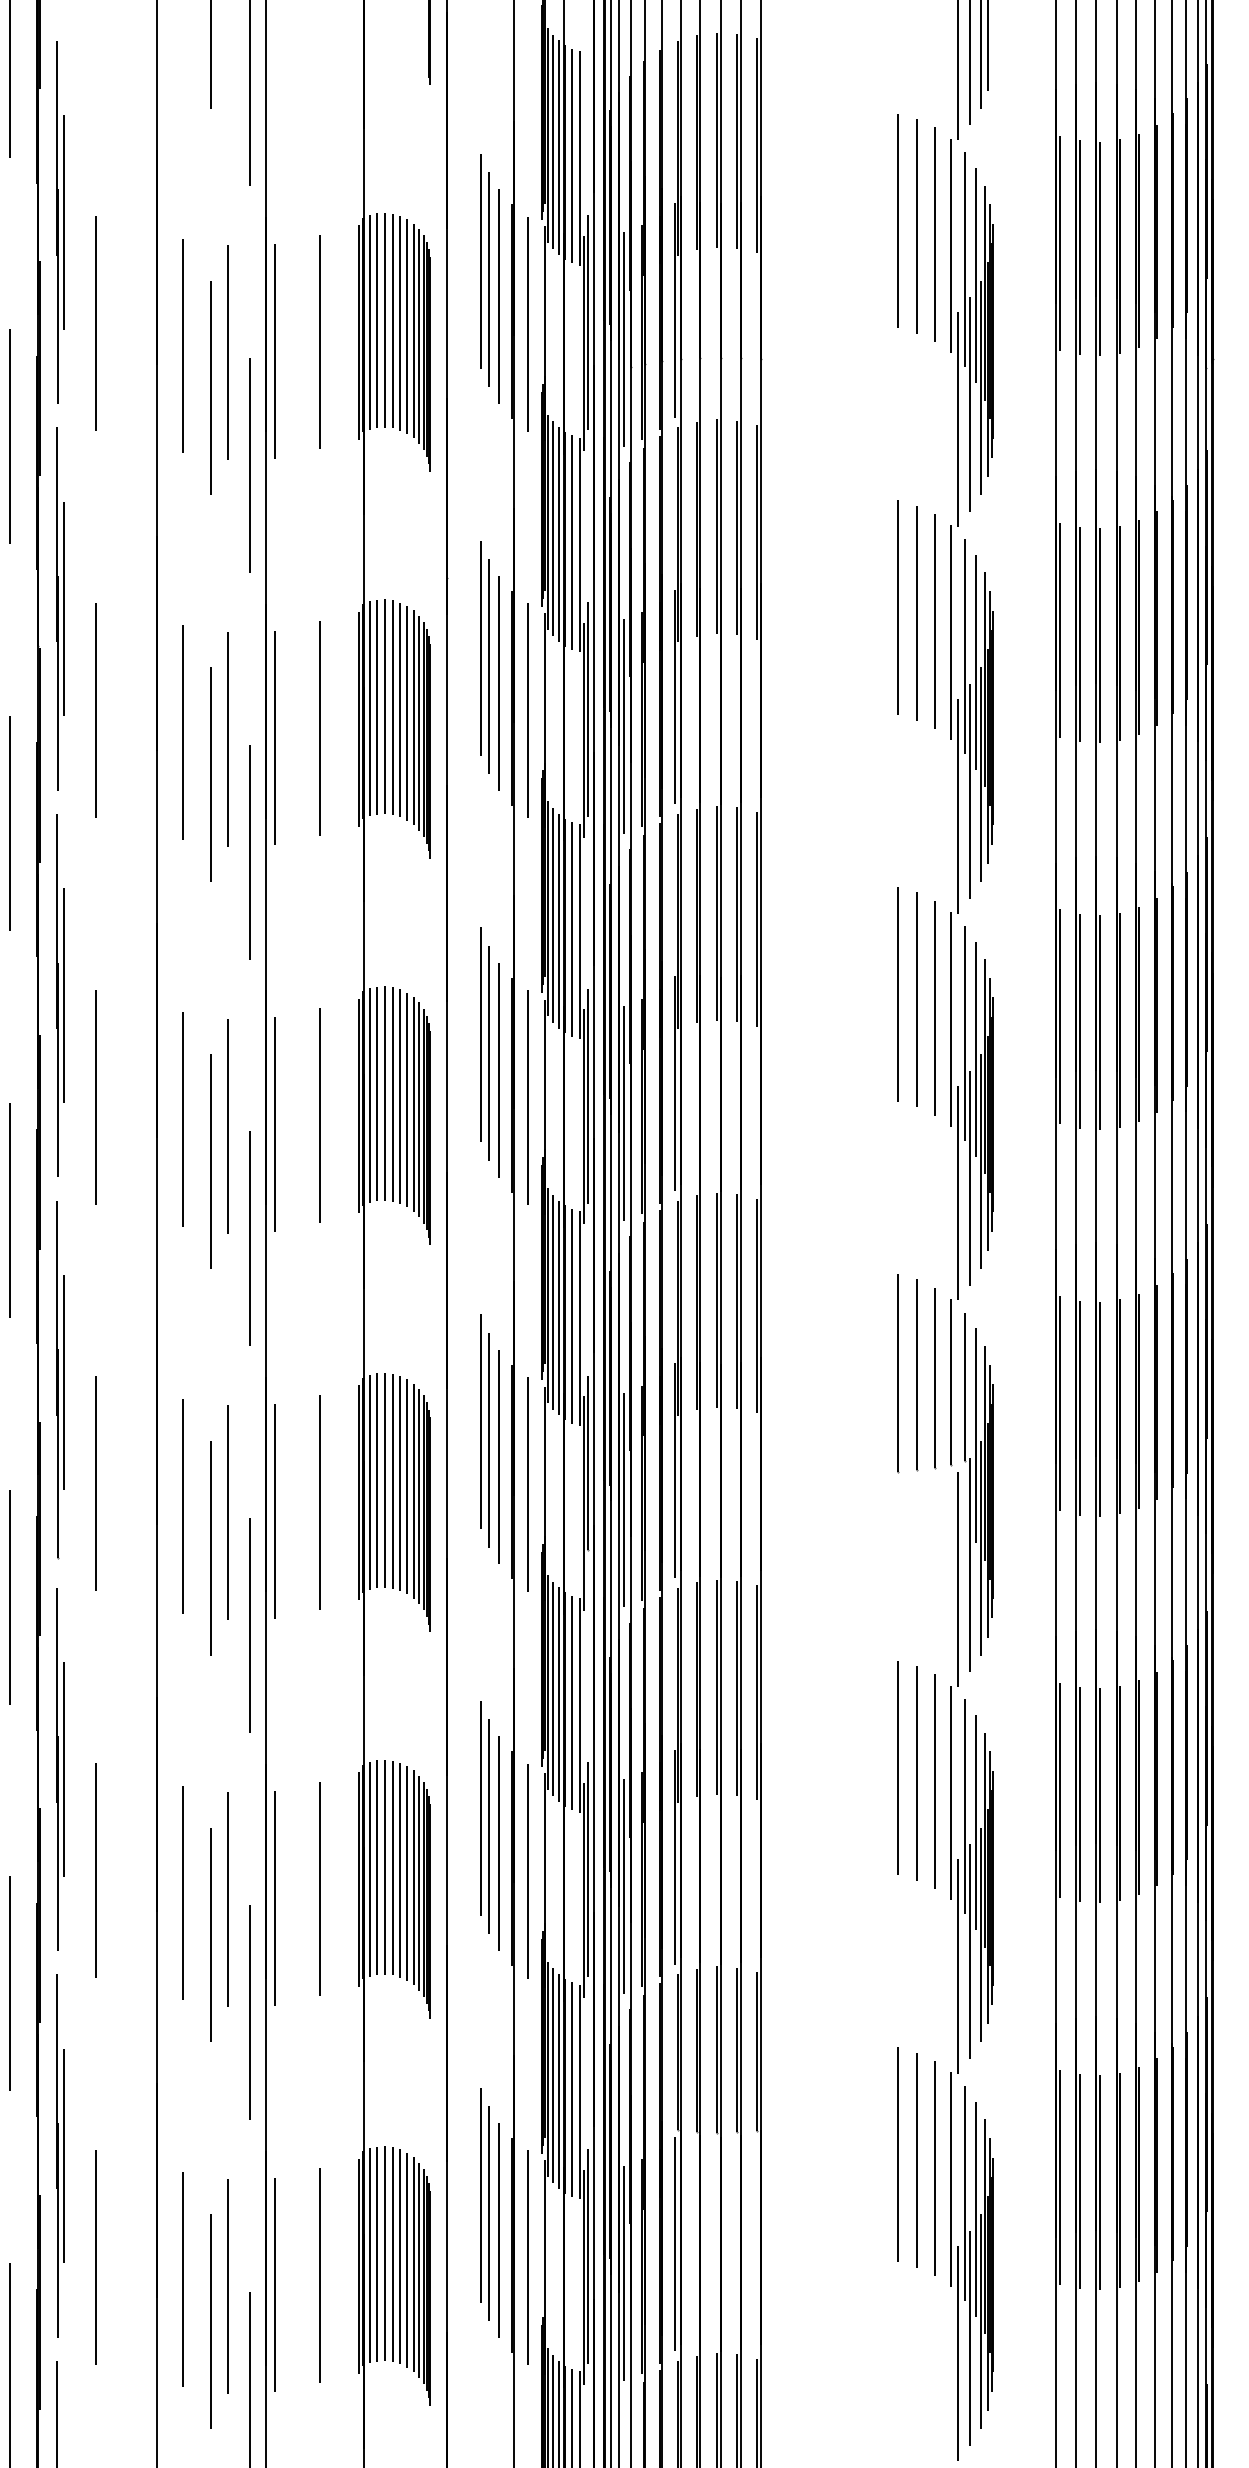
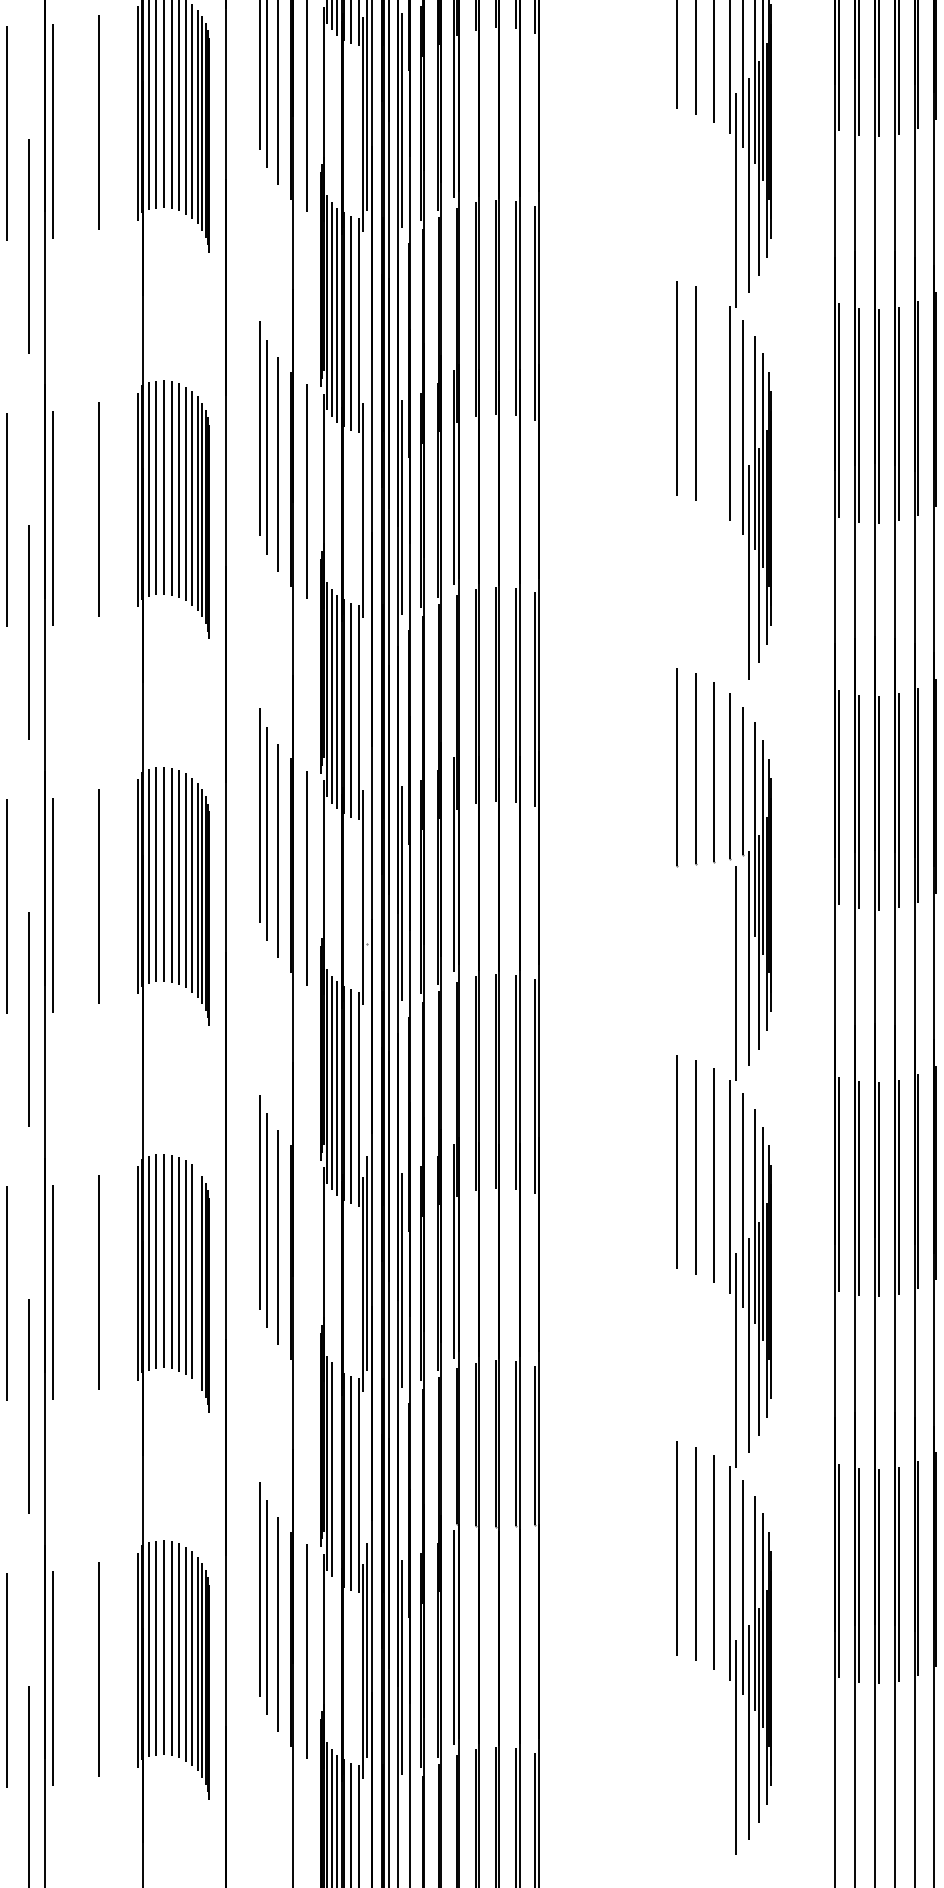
line: (934, 1007) -> (713, 401), removed
line: (587, 1095) -> (366, 489), removed
line: (957, 1192) -> (736, 586), removed
line: (587, 1462) -> (366, 856), removed
line: (527, 1870) -> (306, 1264), removed
line: (419, 1882) -> (198, 1276), removed
line: (558, 2081) -> (337, 1475), removed

